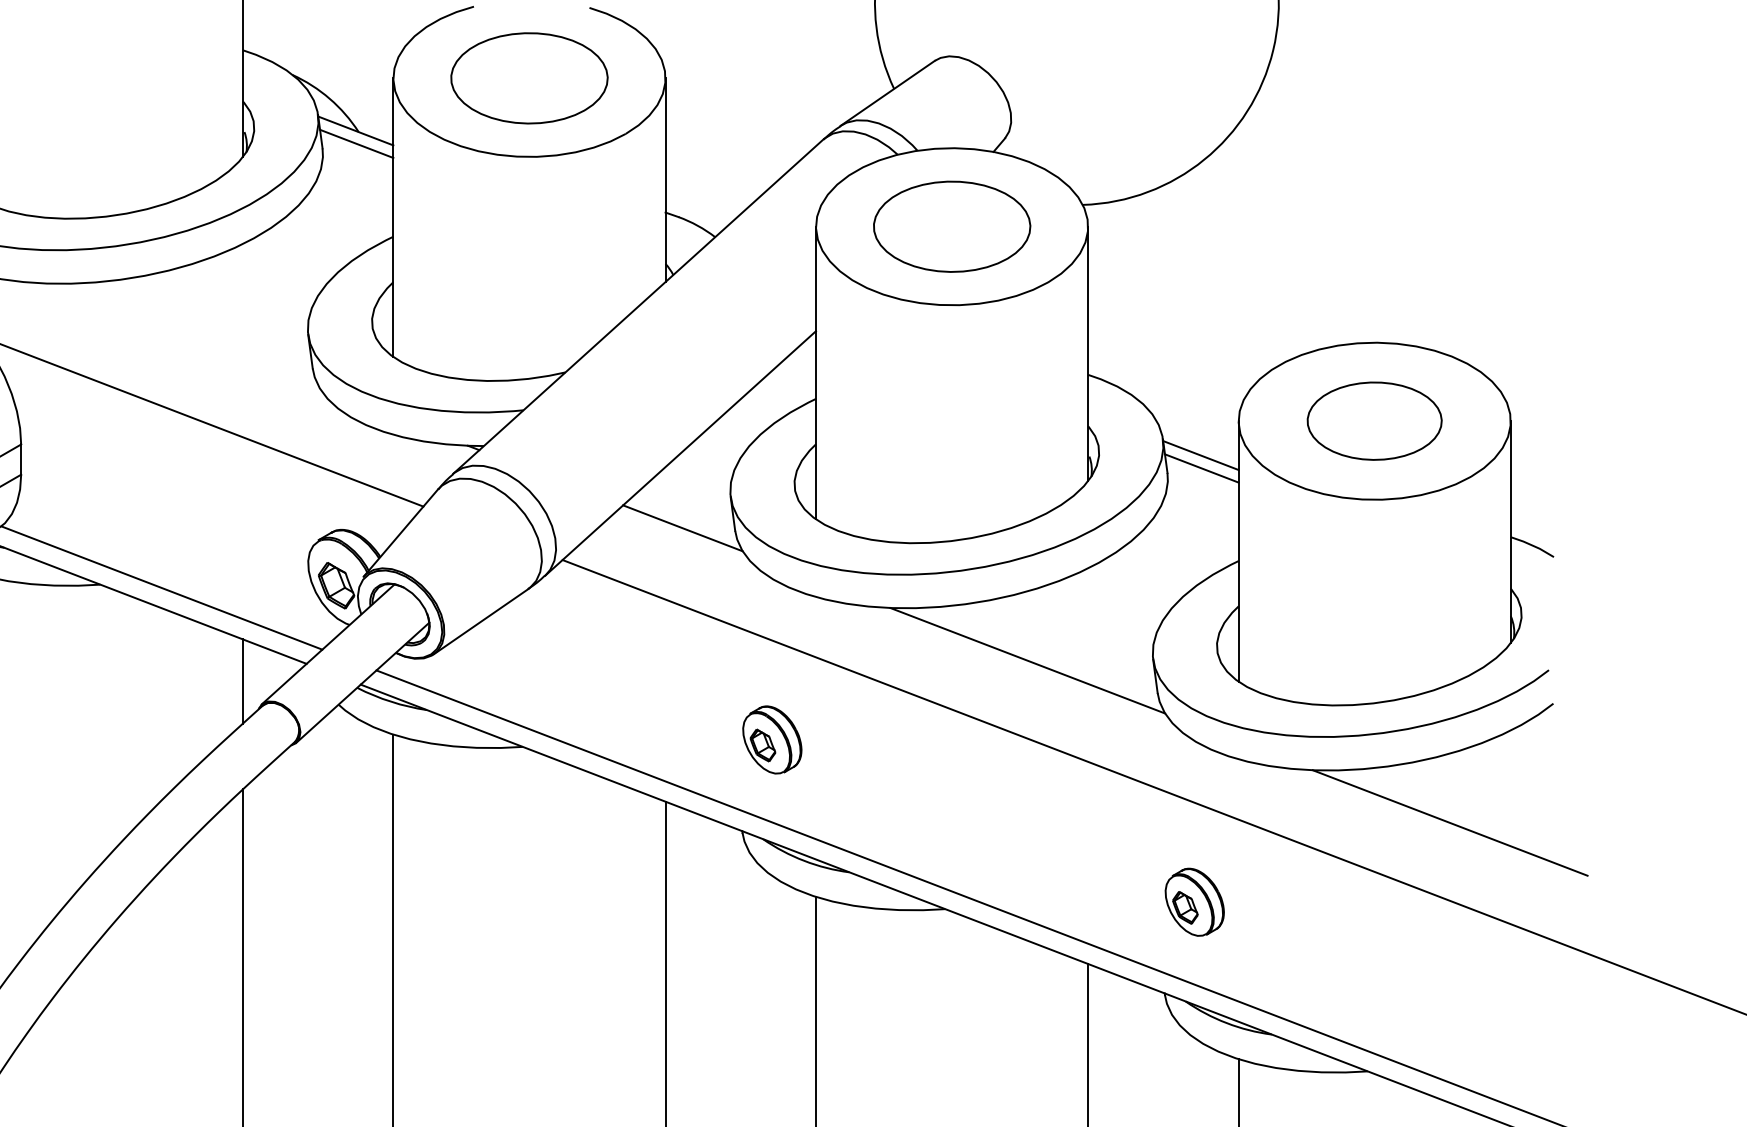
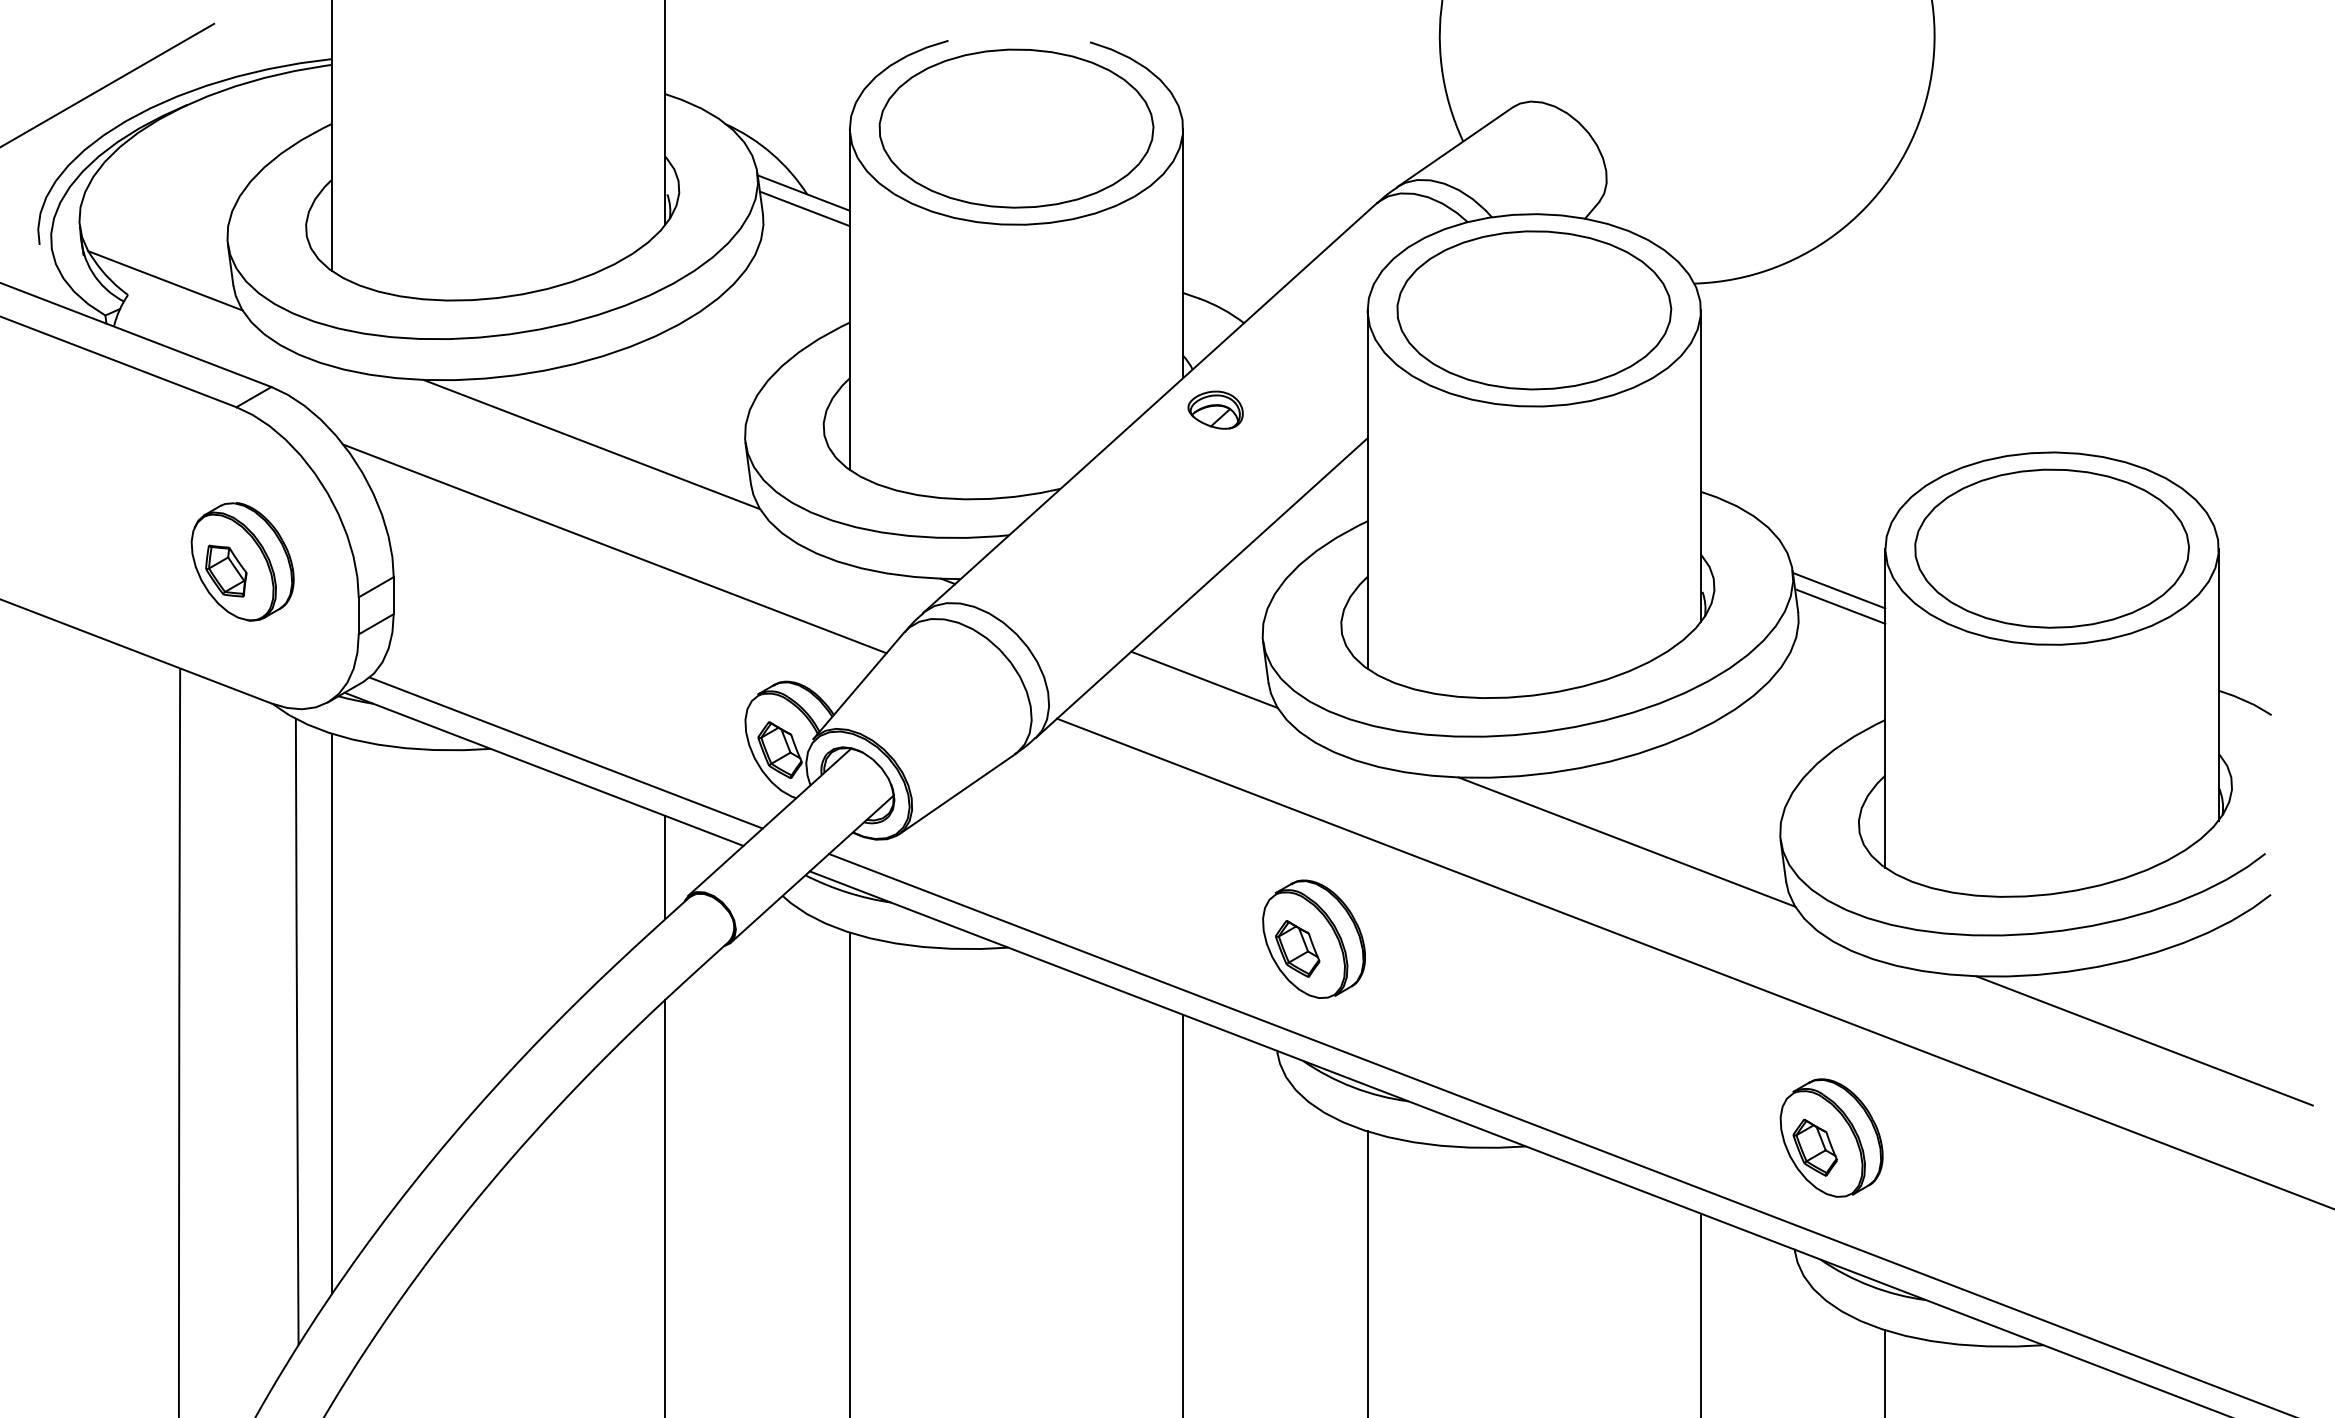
part: (529, 78) -> (1016, 128), size x1.43
part: (952, 226) -> (1534, 310), size x1.43
part: (691, 307) -> (1215, 409), added
line: (182, 336) -> (591, 444), added
part: (1374, 421) -> (2051, 548), size x1.67
part: (771, 739) -> (1313, 938), size x1.43
part: (1194, 901) -> (1831, 1137), size x1.43

